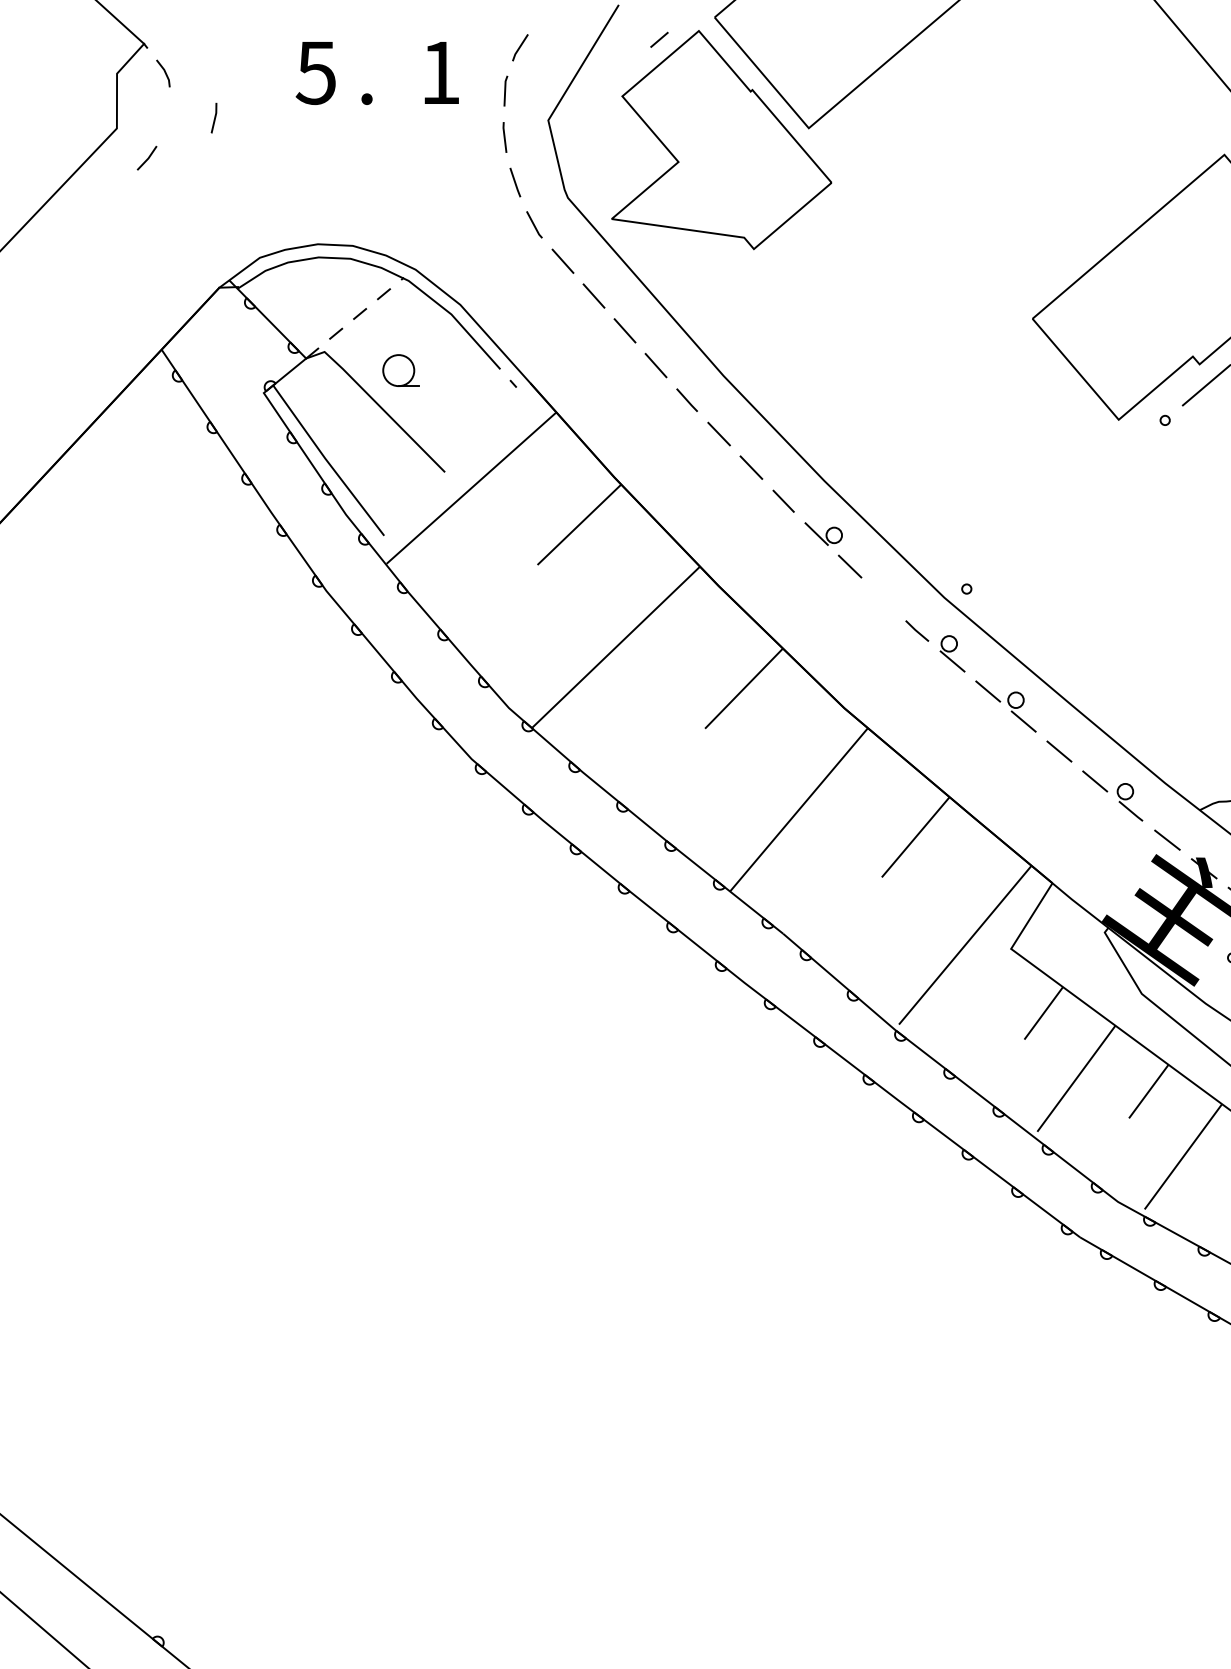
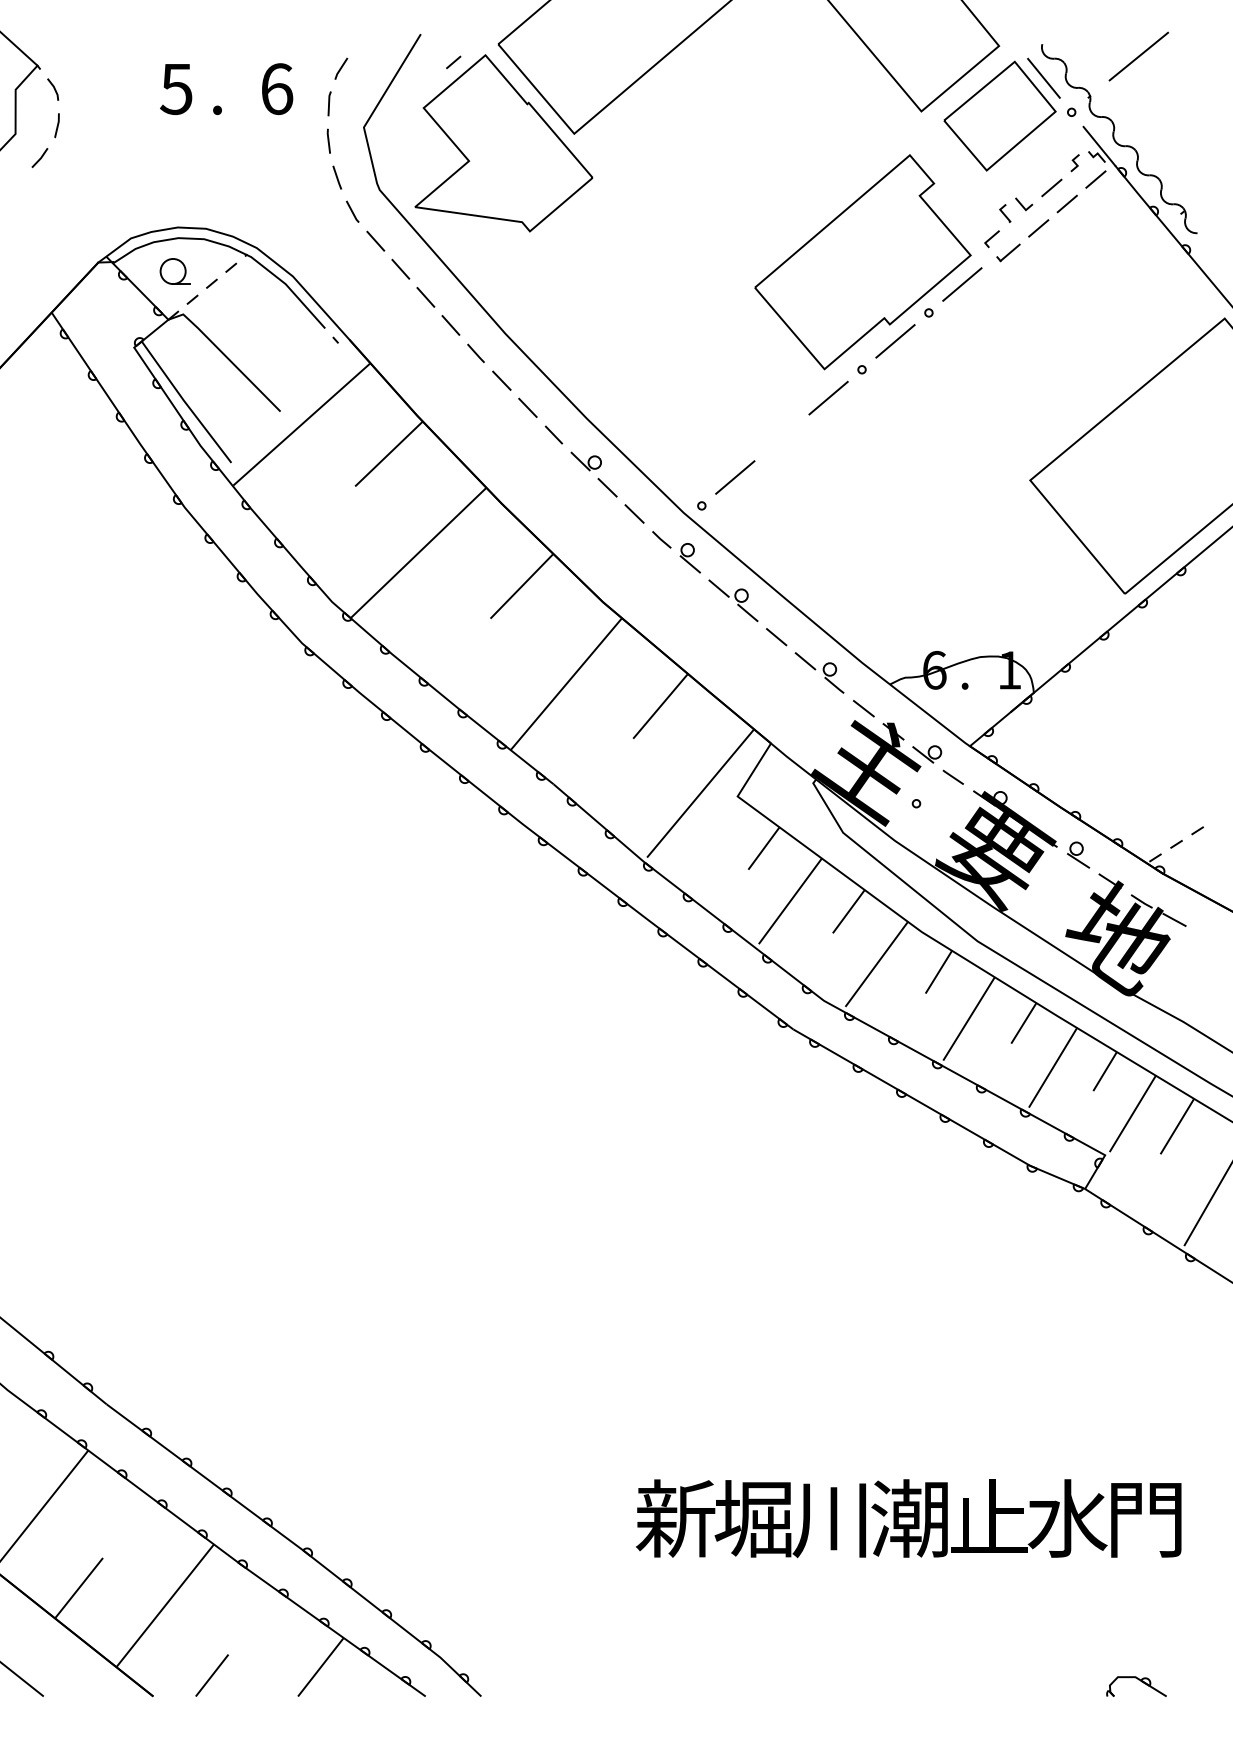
text: (441, 73) -> (277, 89), 1 -> 6
line: (214, 117) -> (57, 125), moved
part: (400, 370) -> (174, 271), moved
line: (1123, 454) -> (828, 397), added
line: (1008, 553) -> (735, 477), added
line: (883, 598) -> (634, 513), added

